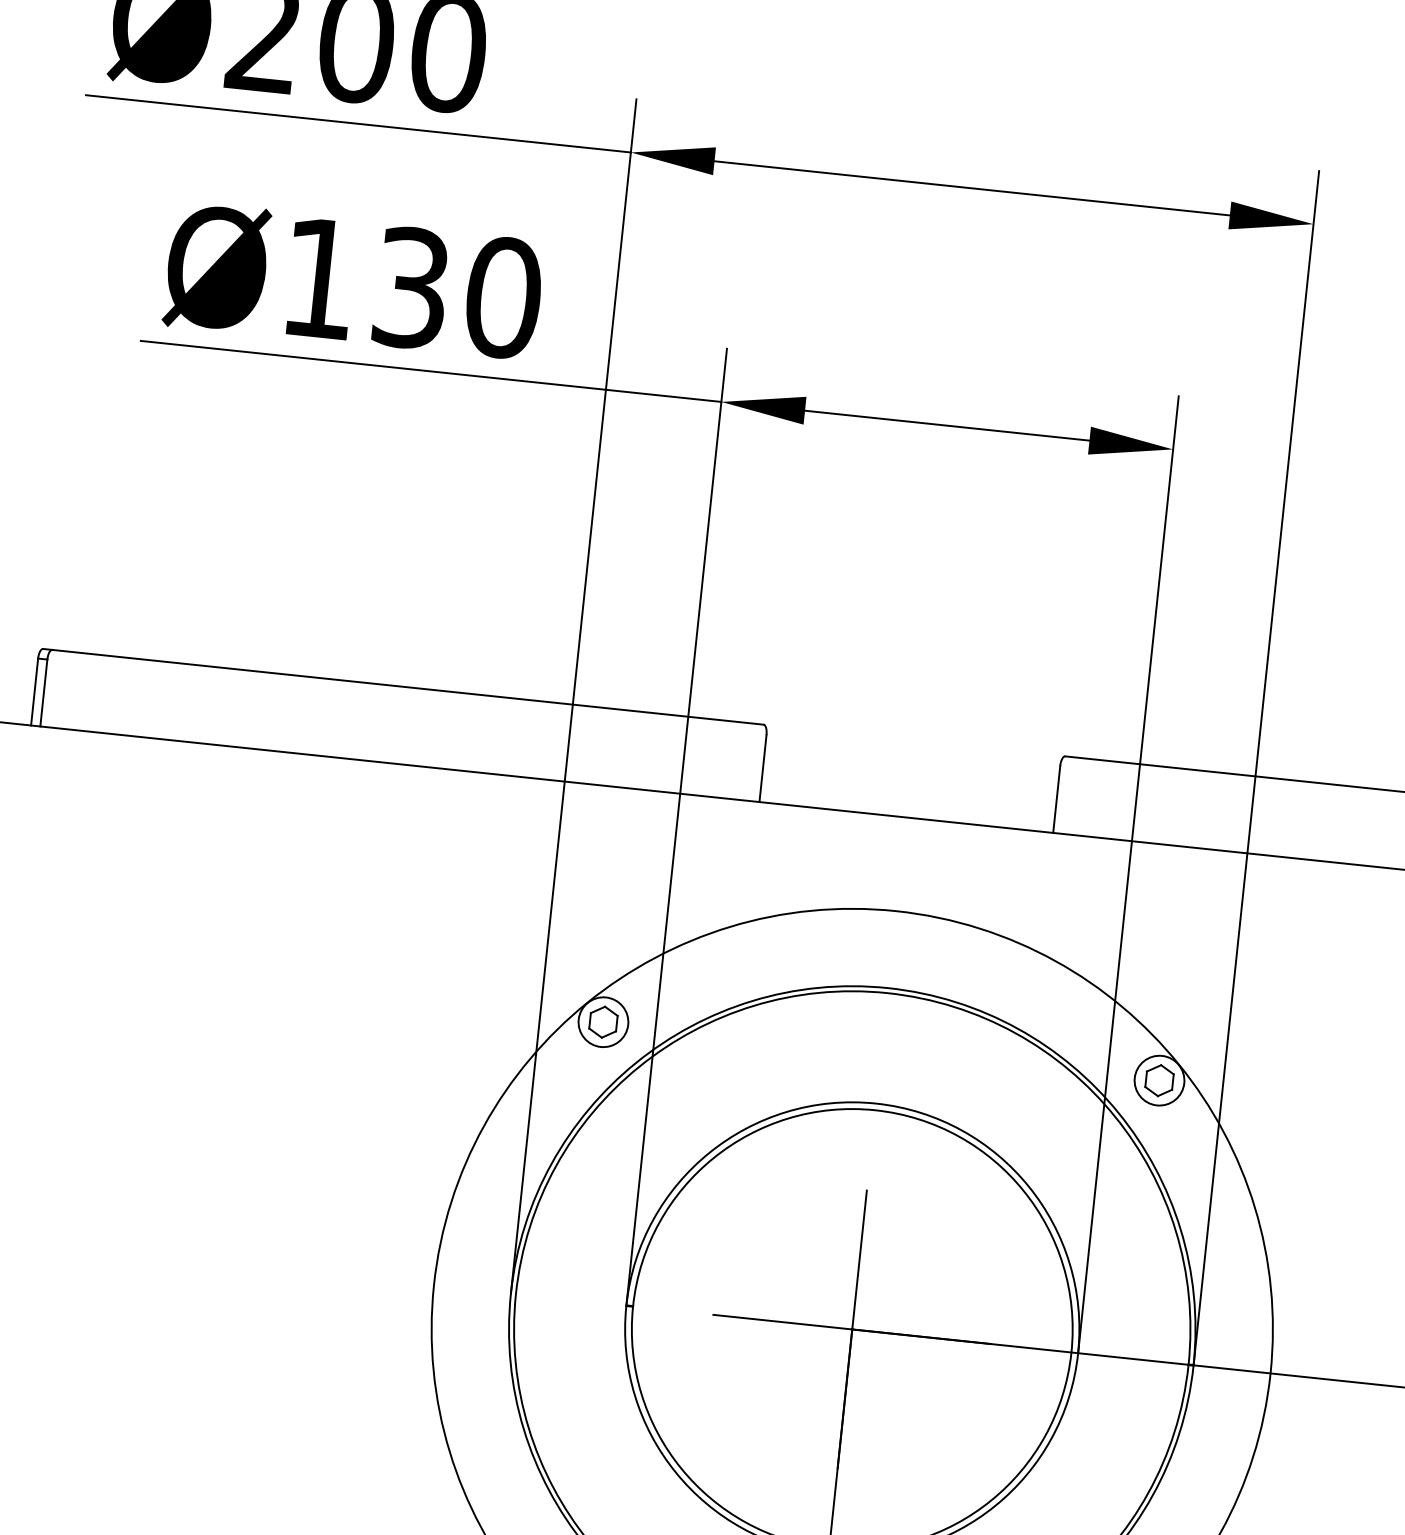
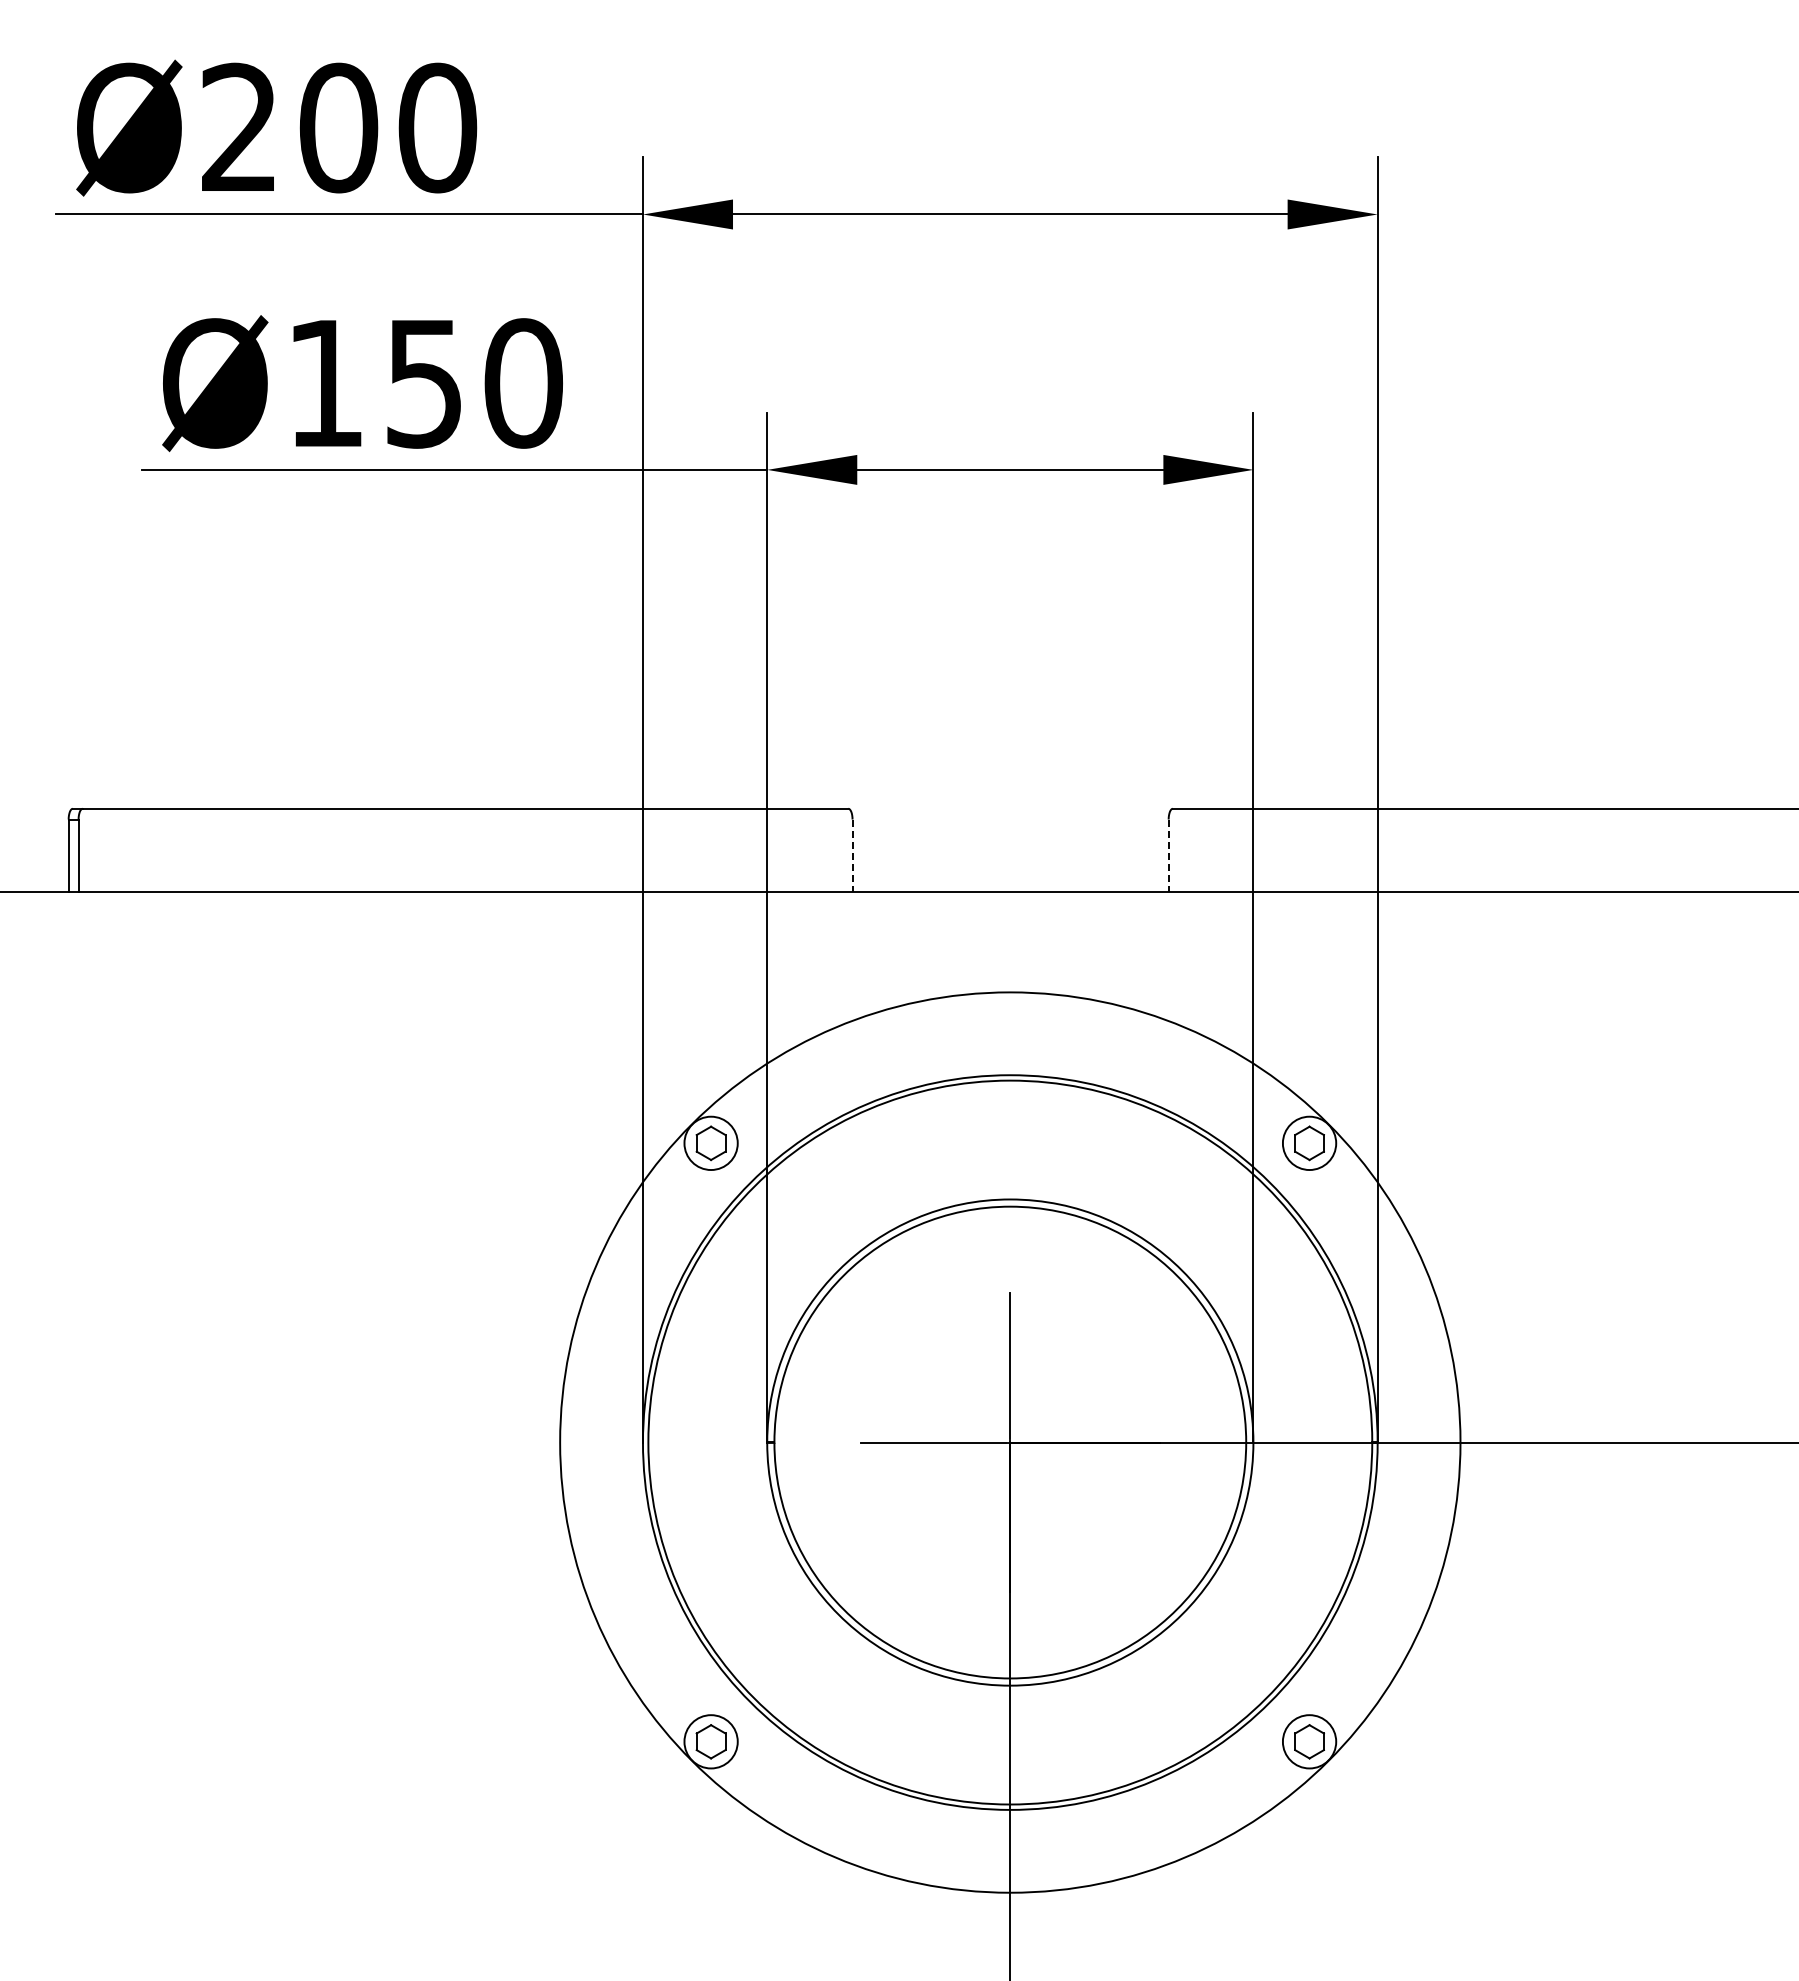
text: (411, 288) -> (424, 383), Ø130 -> Ø150
line: (762, 769) -> (852, 856), solid -> dashed
line: (1056, 800) -> (1168, 856), solid -> dashed

